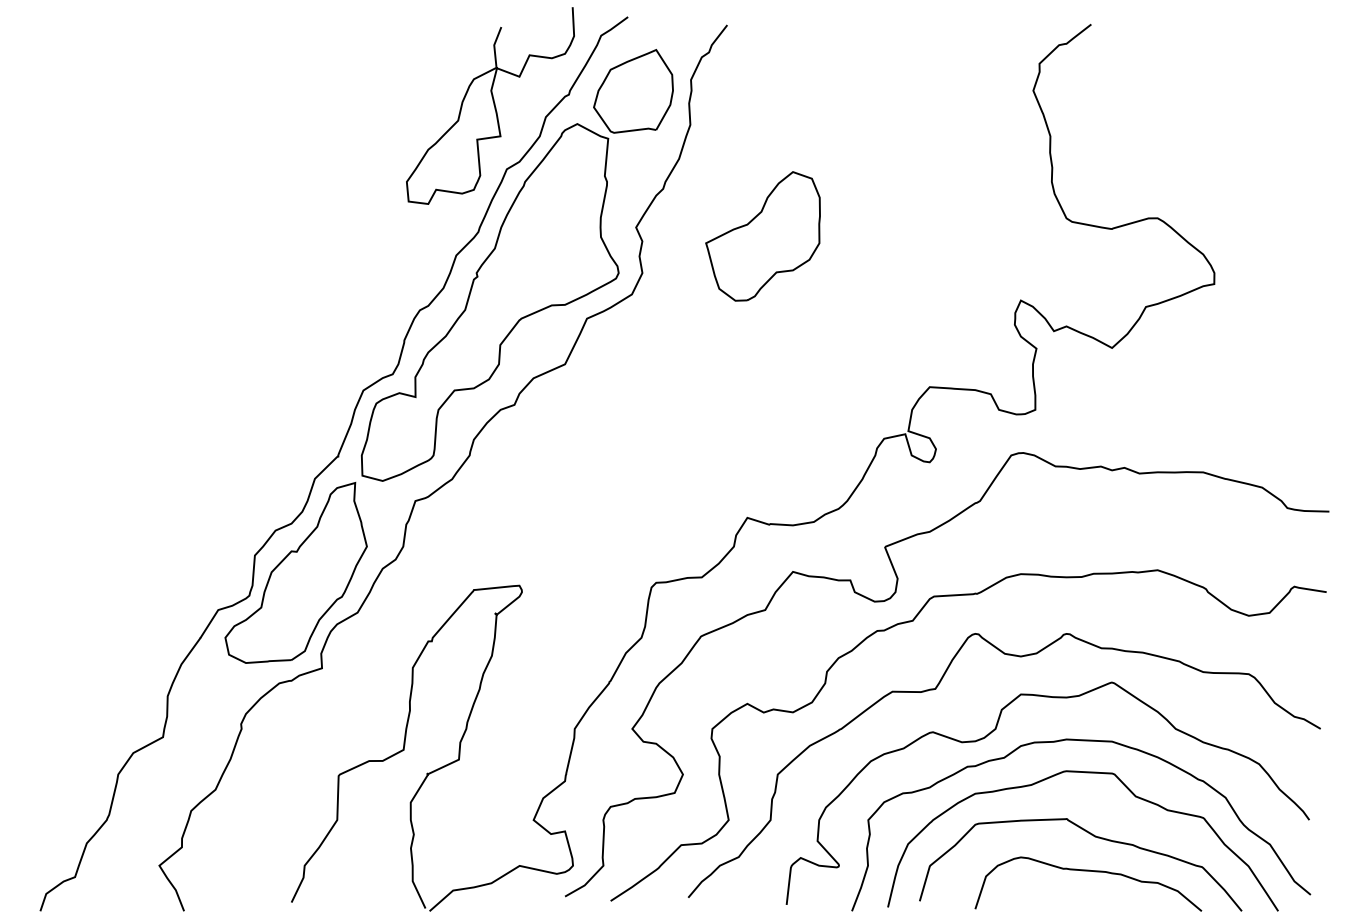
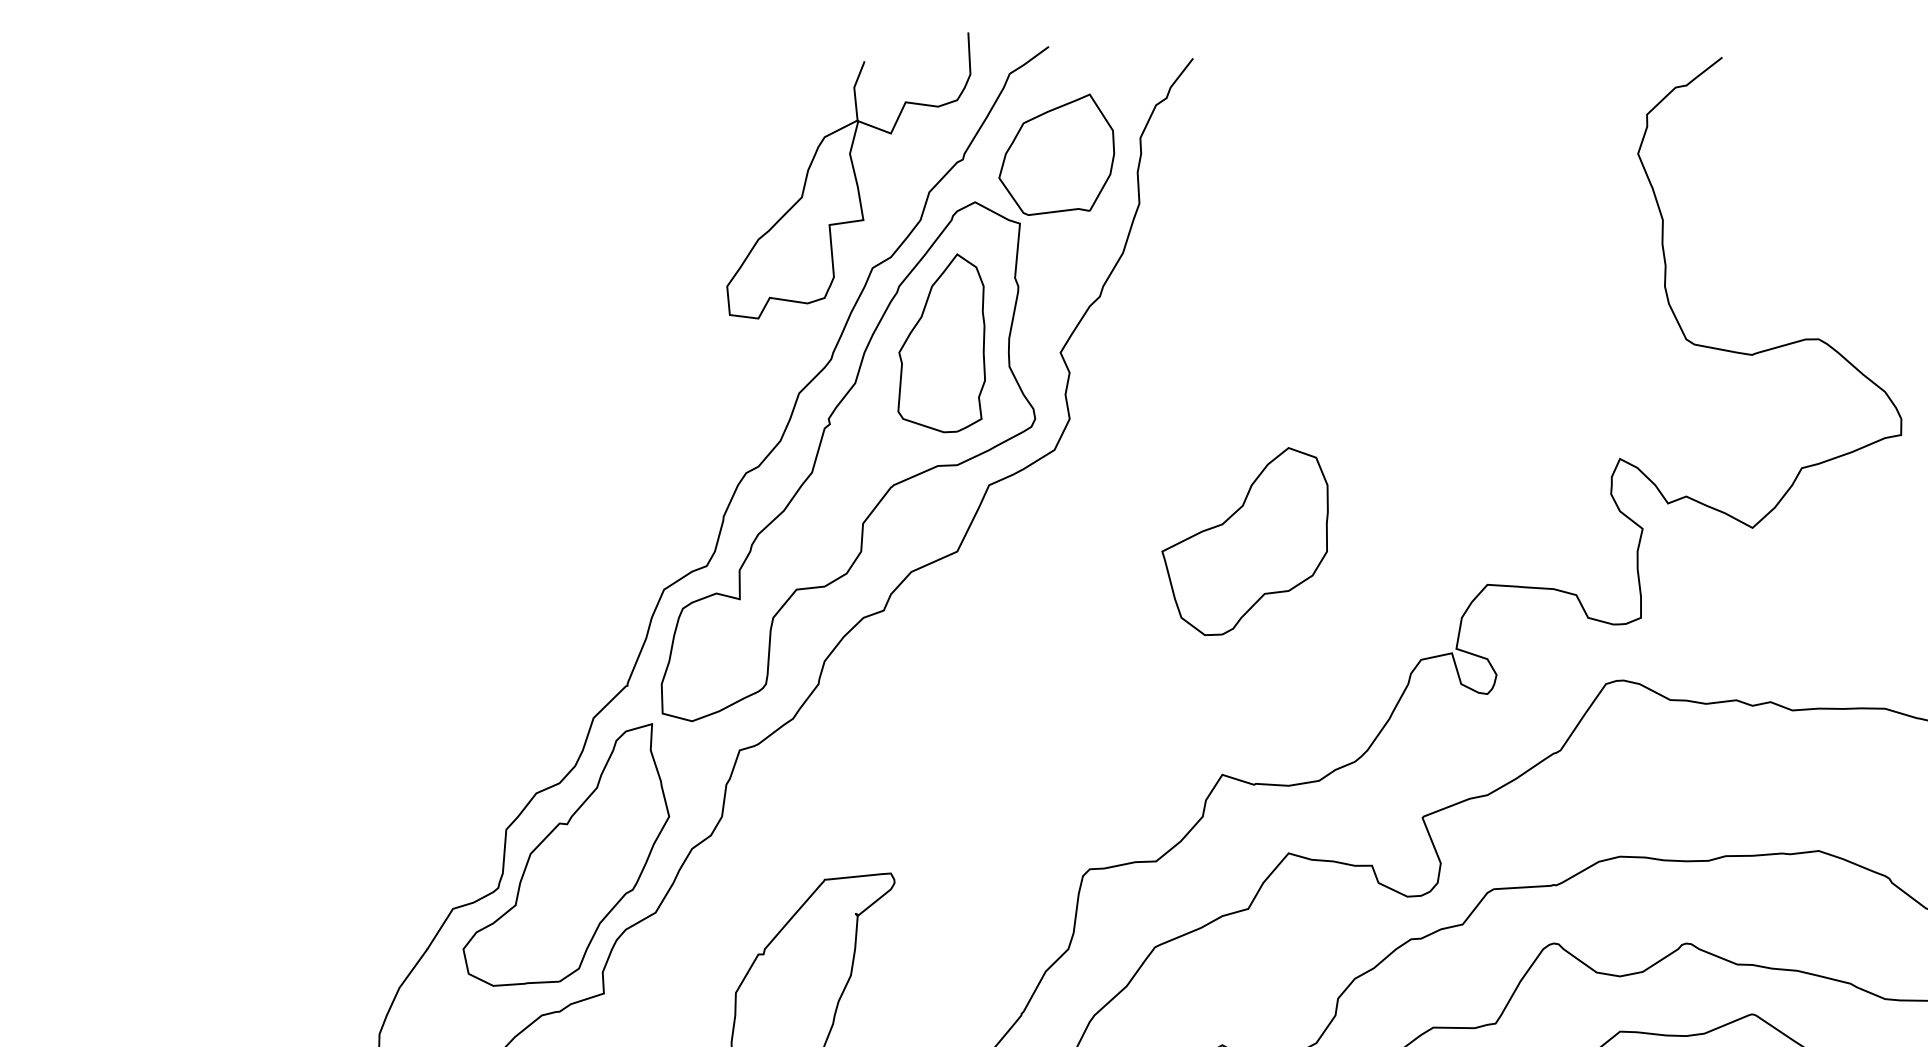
part: (554, 221) -> (941, 343), added
part: (762, 236) -> (1244, 541), moved

